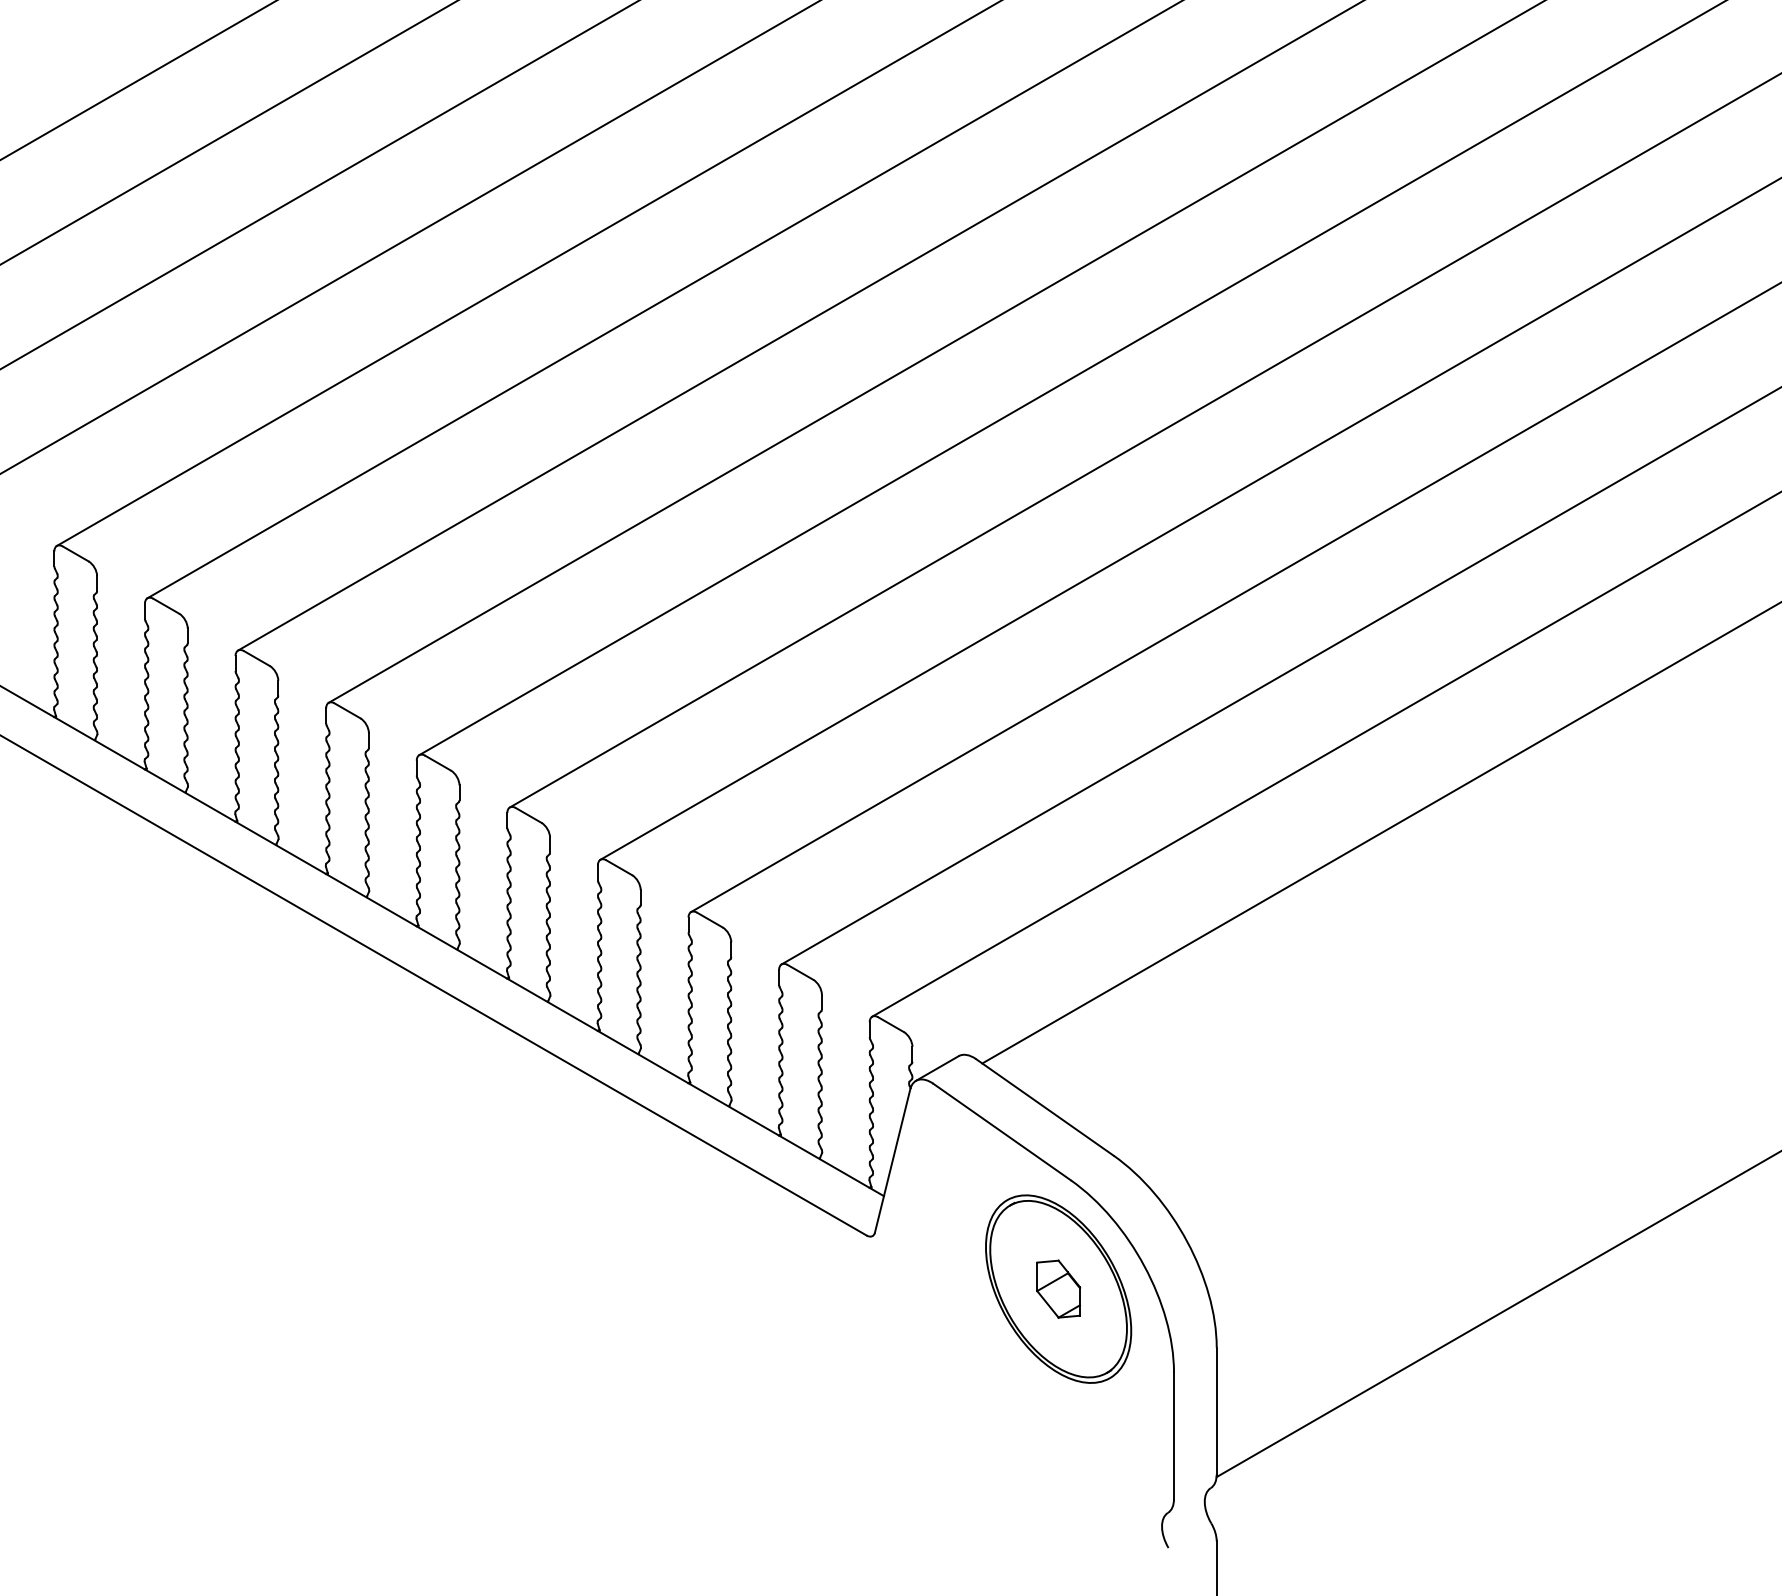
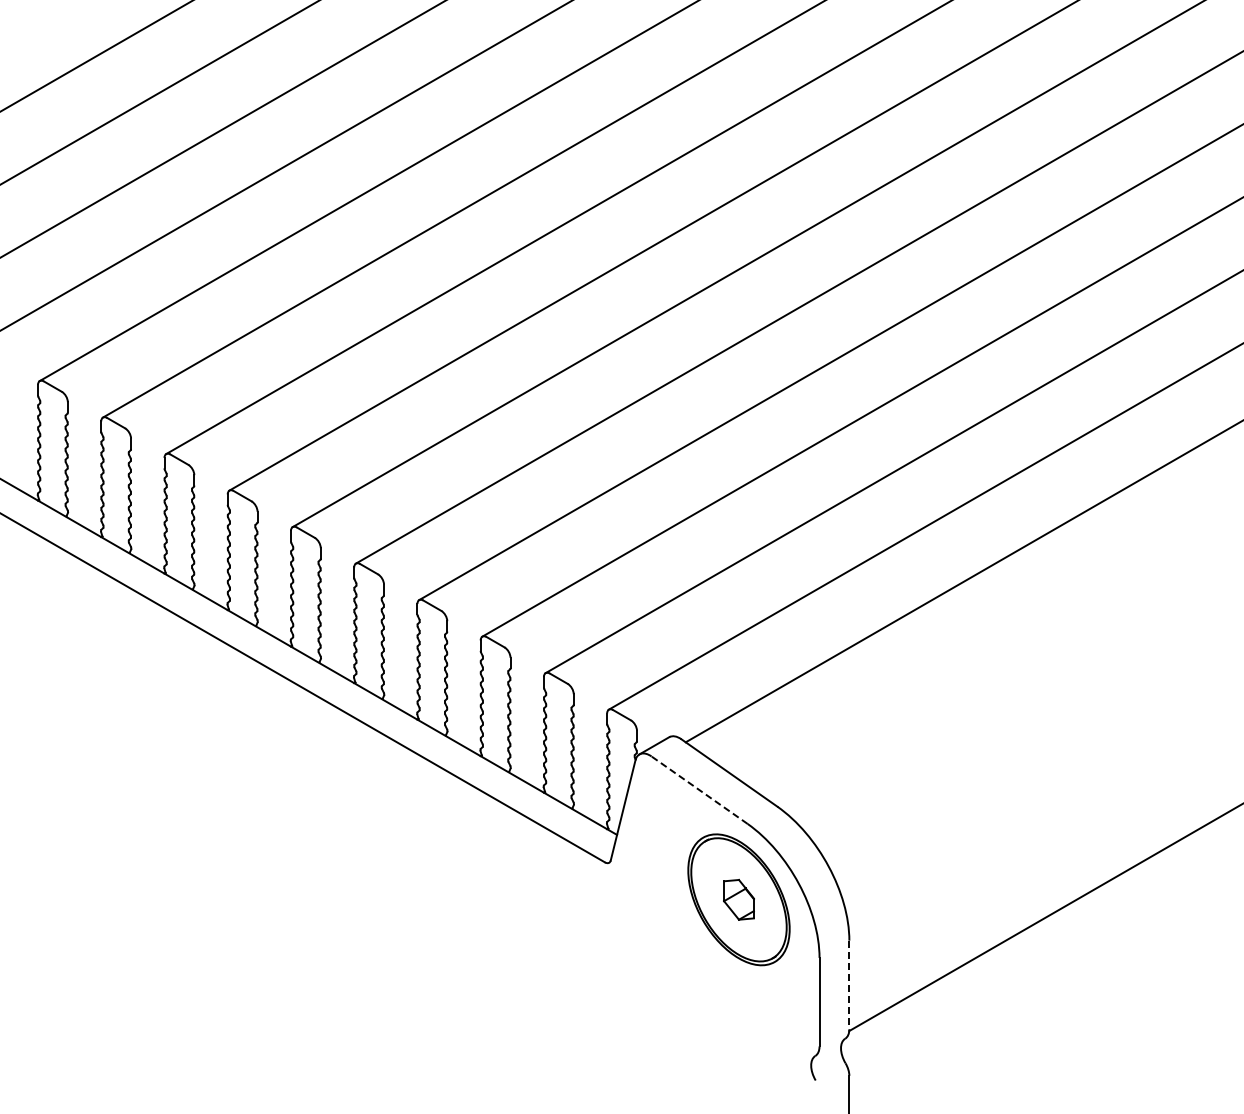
line: (1002, 1132) -> (699, 790), solid -> dashed
line: (1216, 1411) -> (849, 985), solid -> dashed

